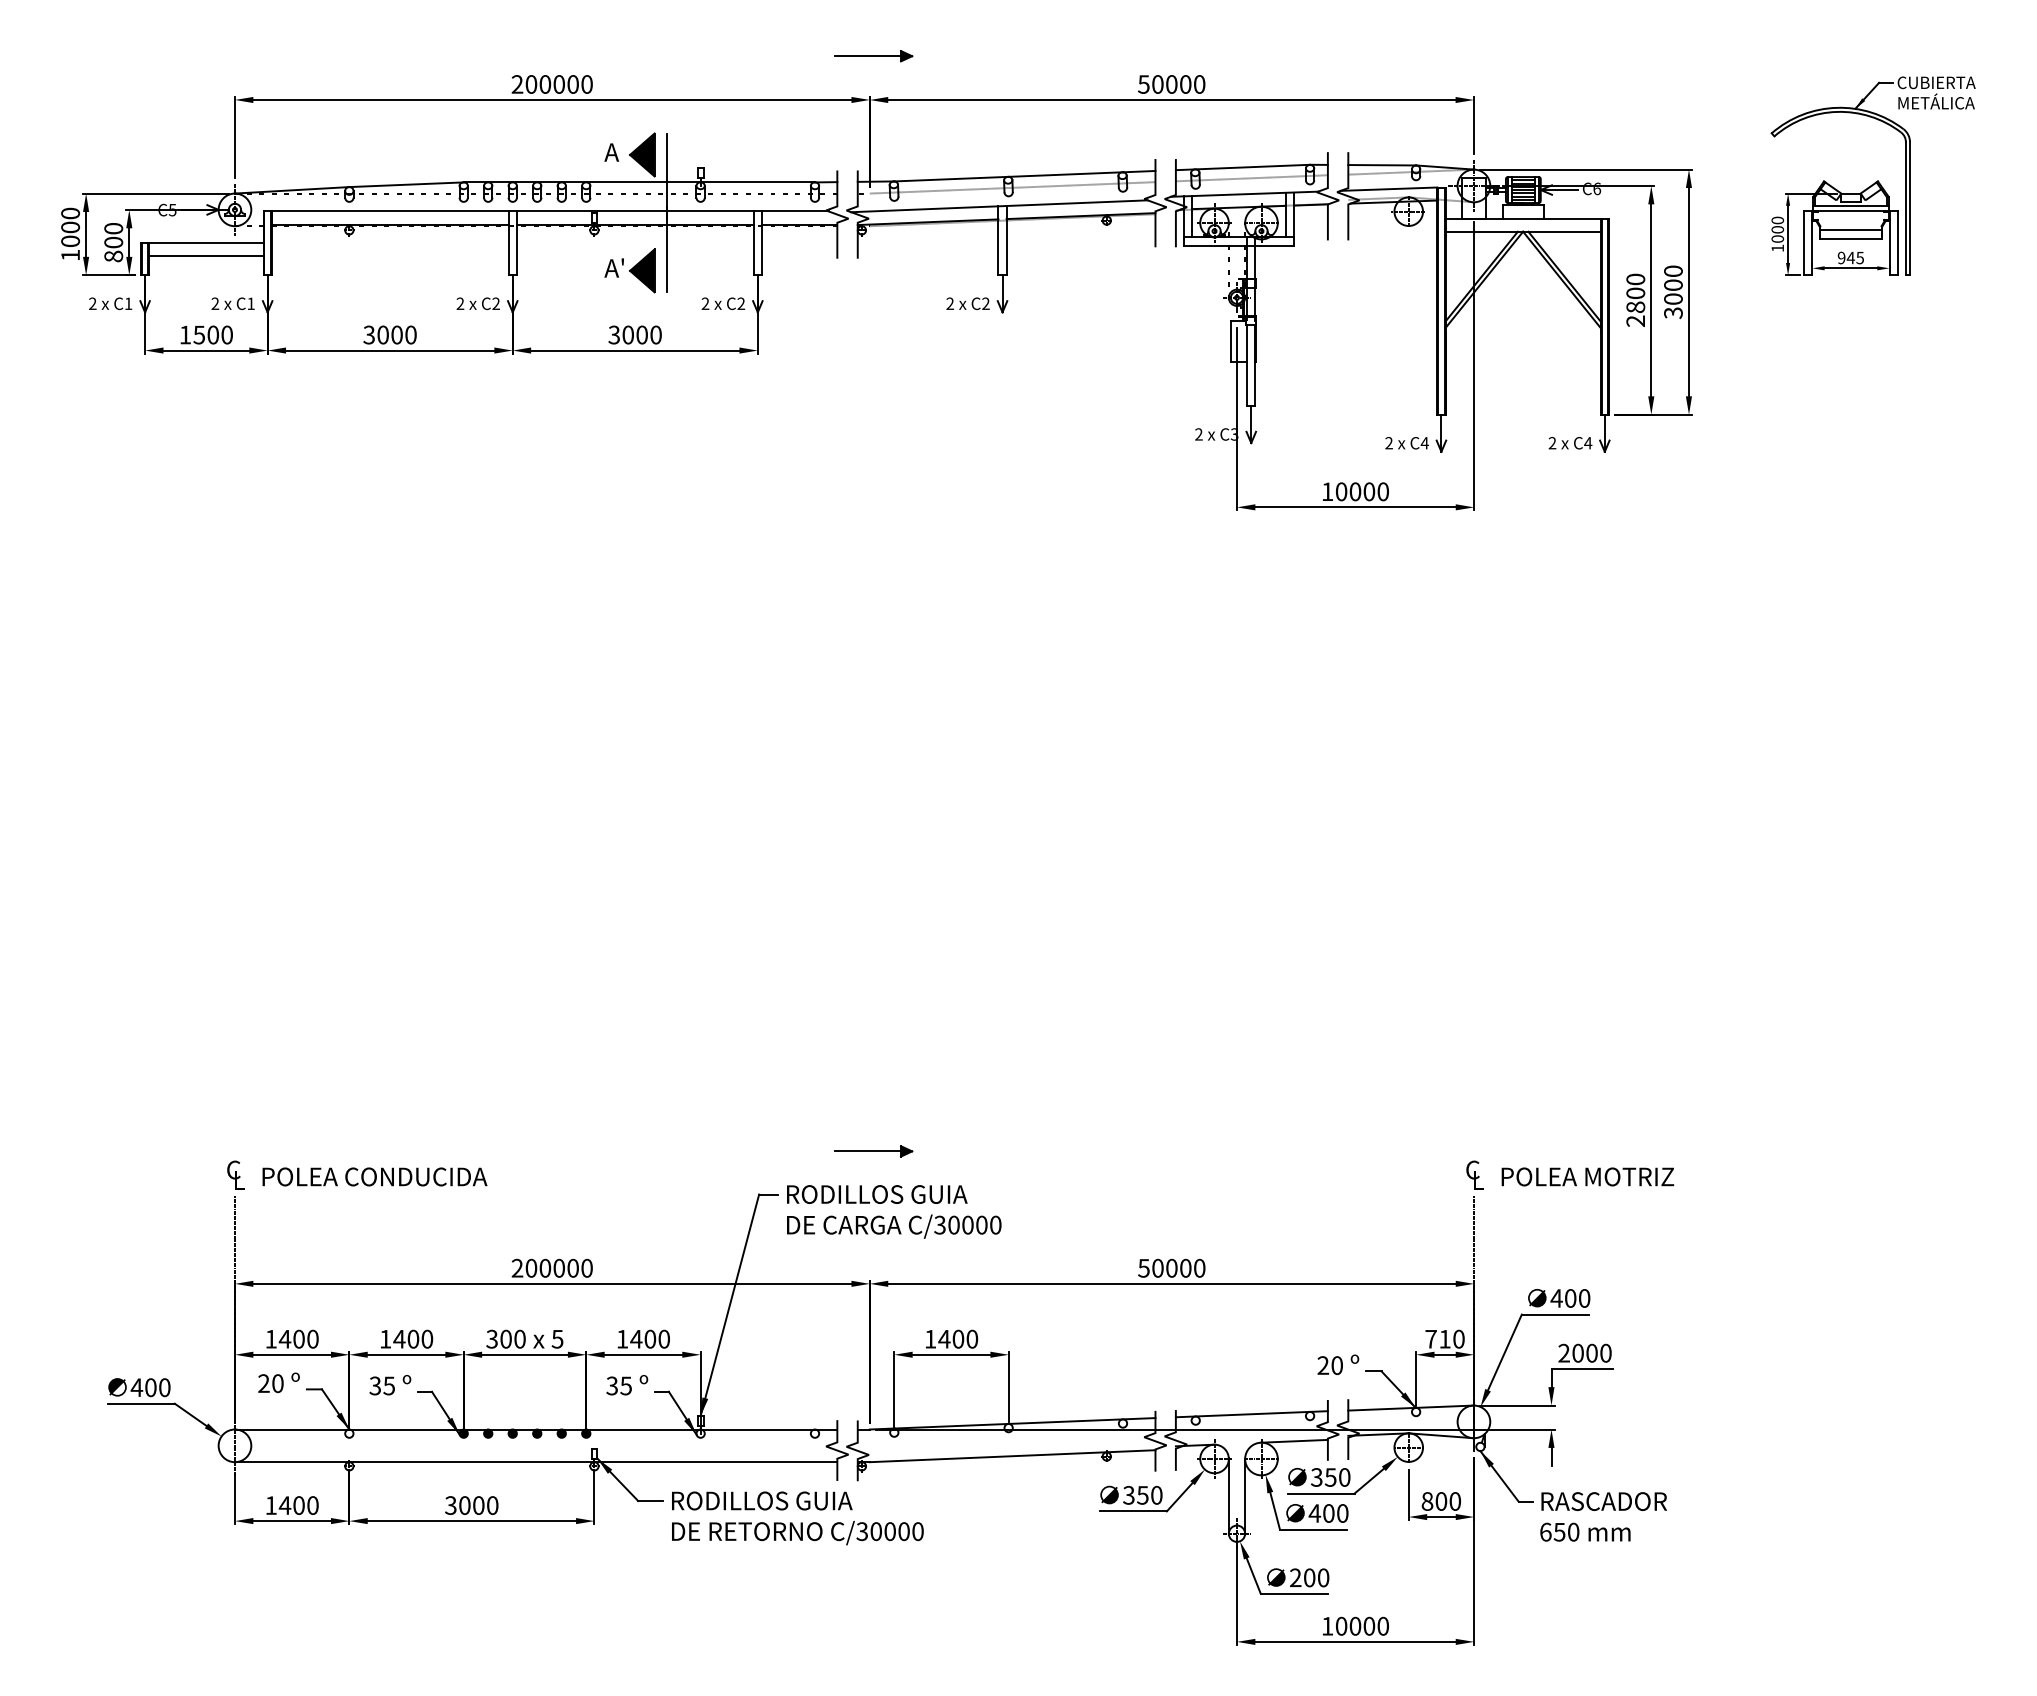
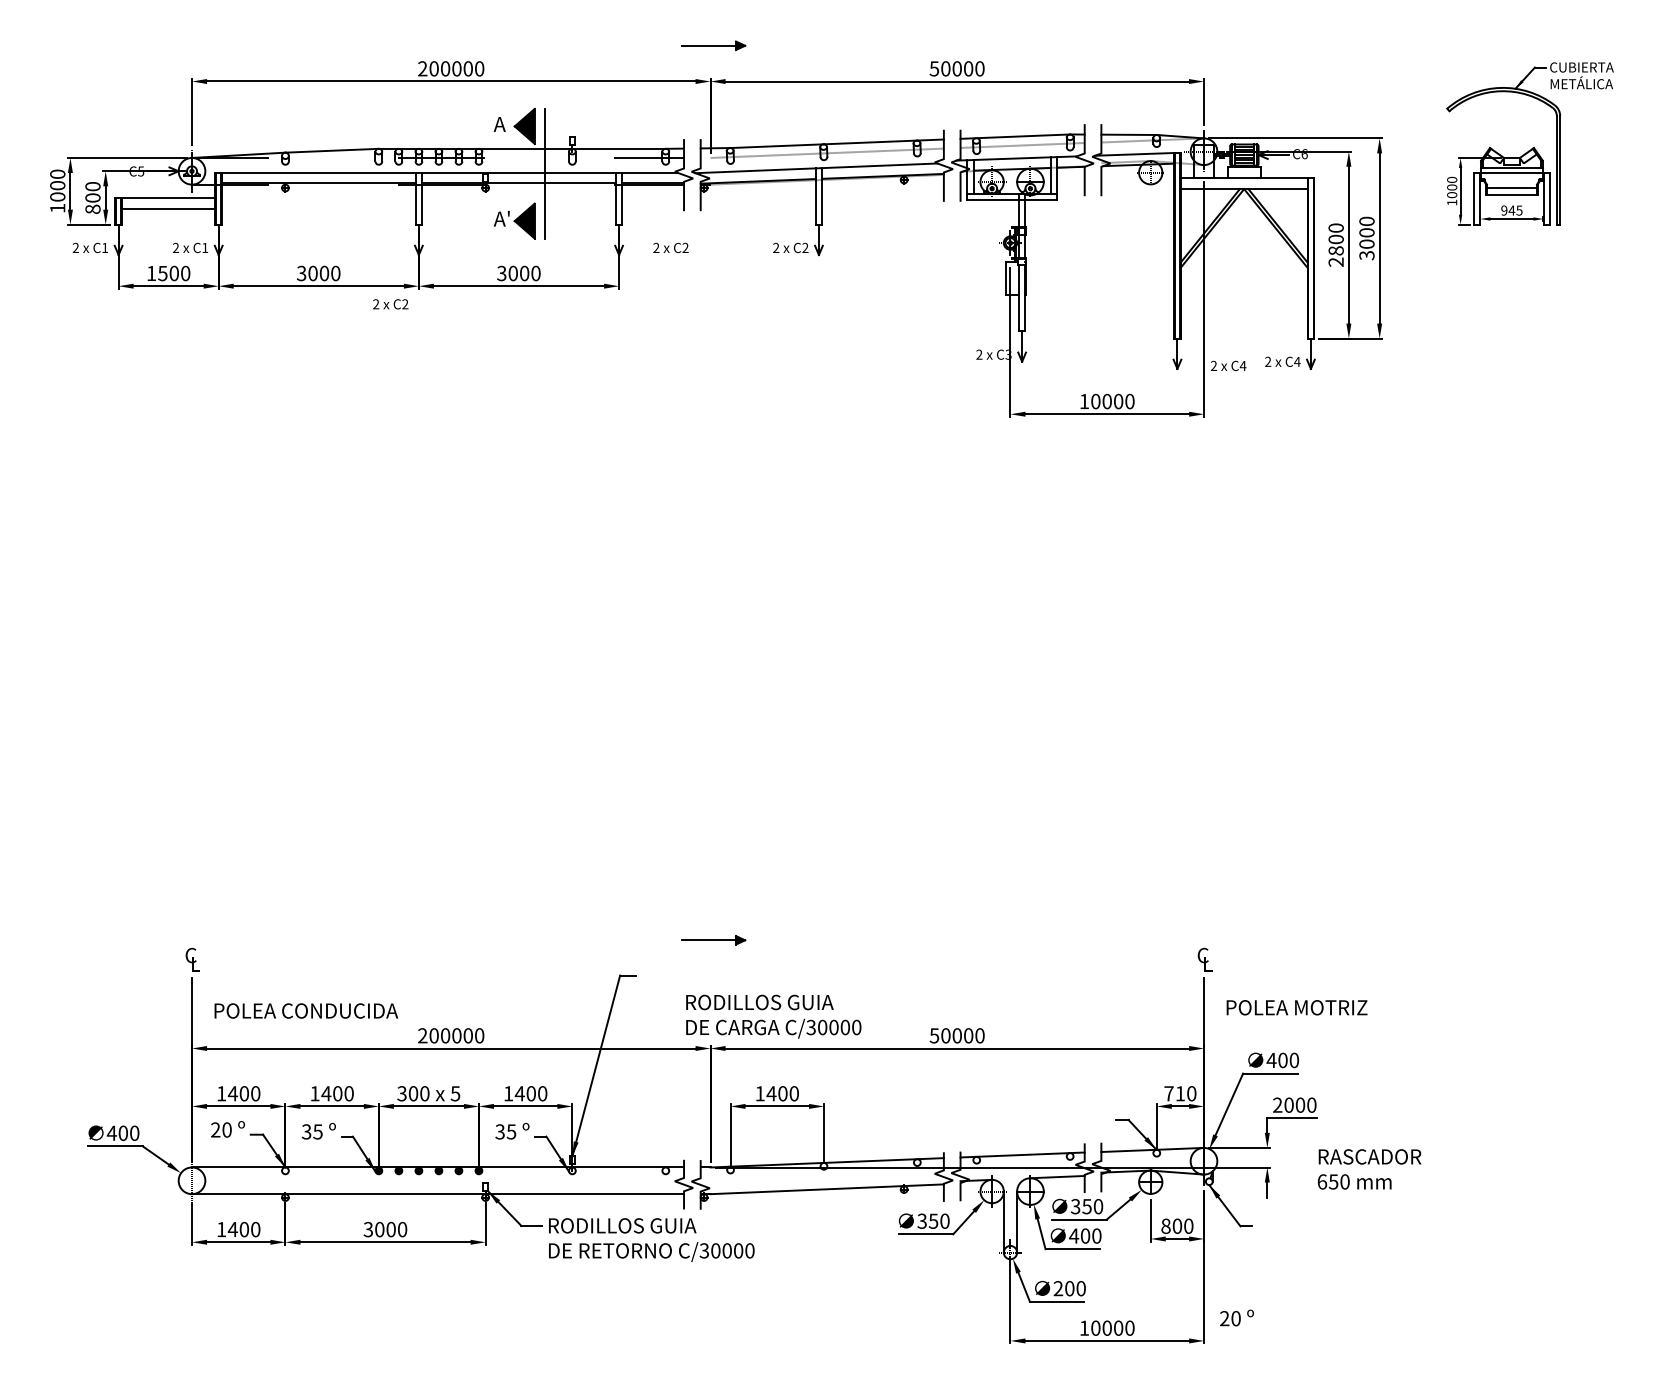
text: (477, 303) -> (390, 304), moved
text: (723, 303) -> (671, 247), moved
text: (1406, 443) -> (1228, 366), moved
text: (374, 1176) -> (305, 1010), moved
text: (1587, 1176) -> (1296, 1007), moved
text: (894, 1211) -> (774, 1016), moved
text: (1338, 1364) -> (1237, 1317), moved
text: (1603, 1516) -> (1369, 1169), moved

